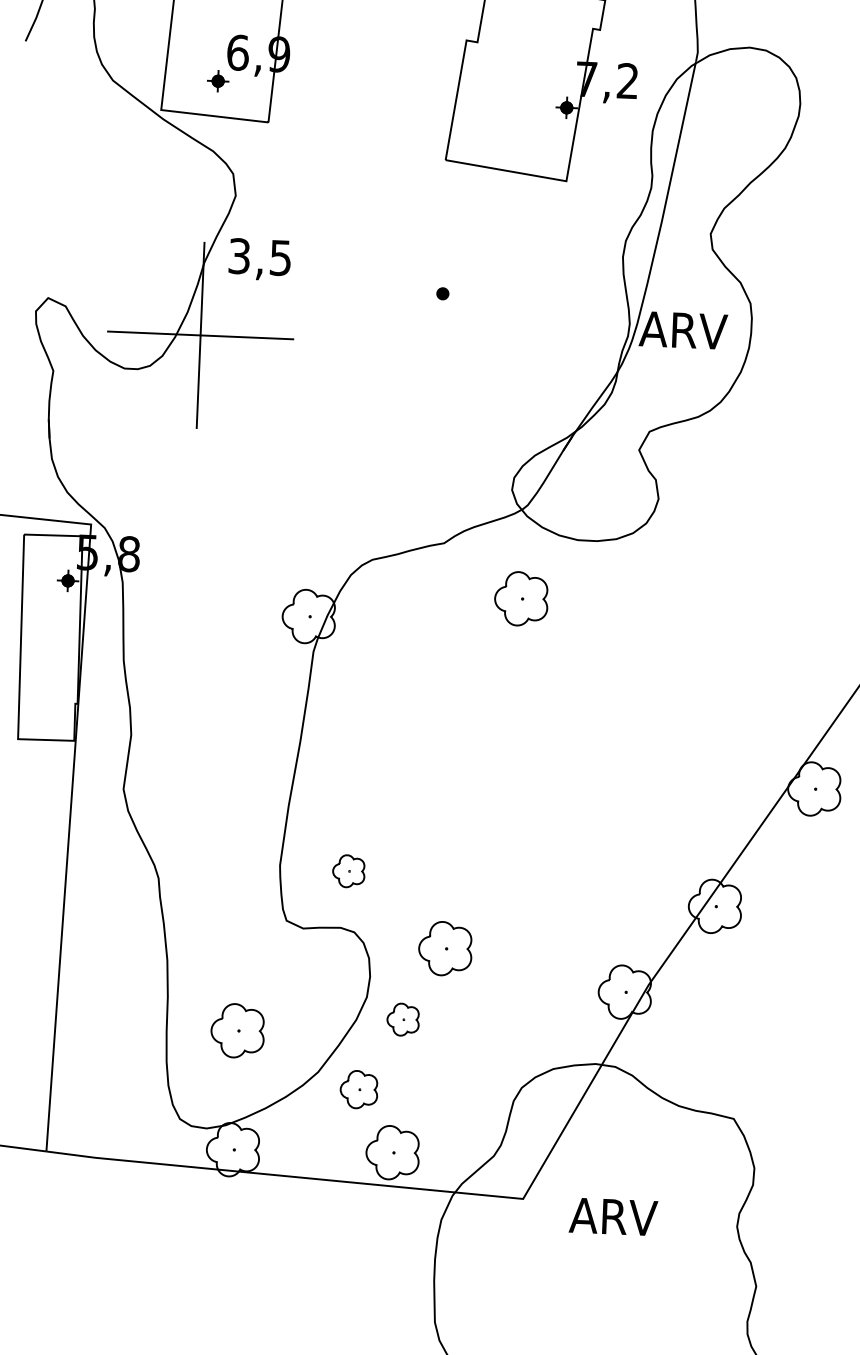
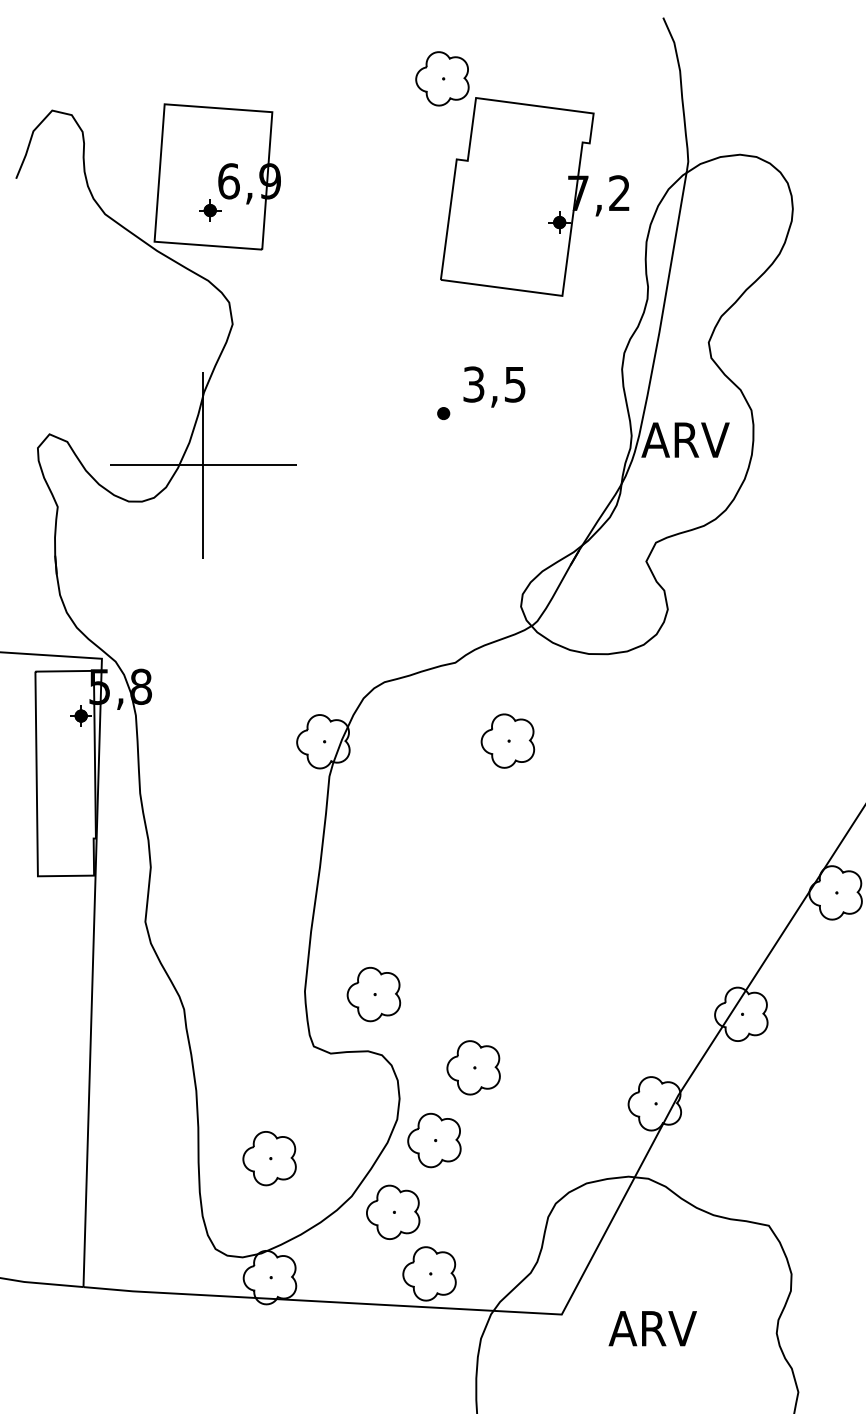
text: (259, 259) -> (494, 386), moved
part: (521, 598) -> (507, 740), moved
part: (348, 871) -> (373, 994), size x1.67
part: (403, 1019) -> (434, 1140), size x1.67
part: (359, 1088) -> (393, 1211), size x1.43

